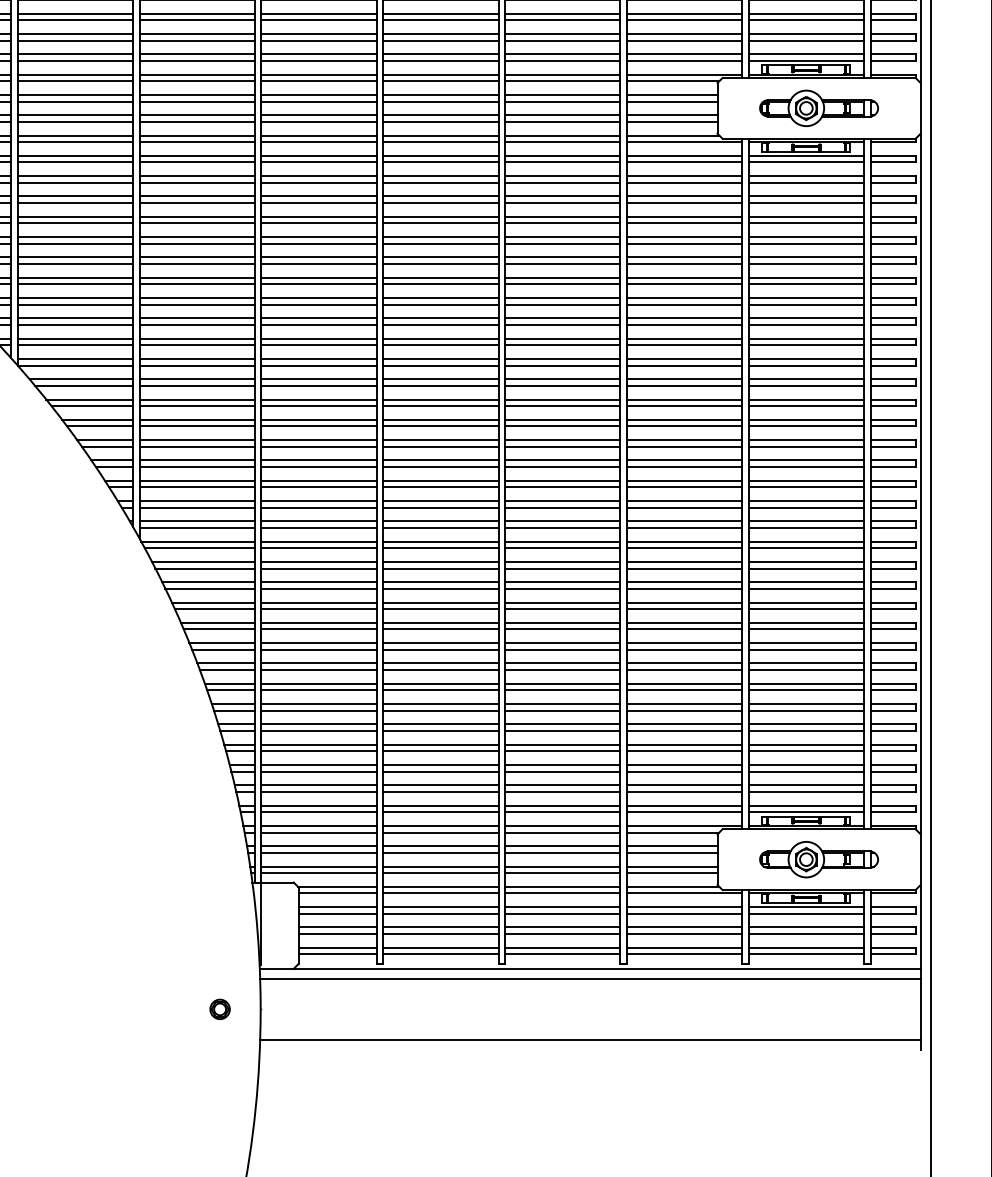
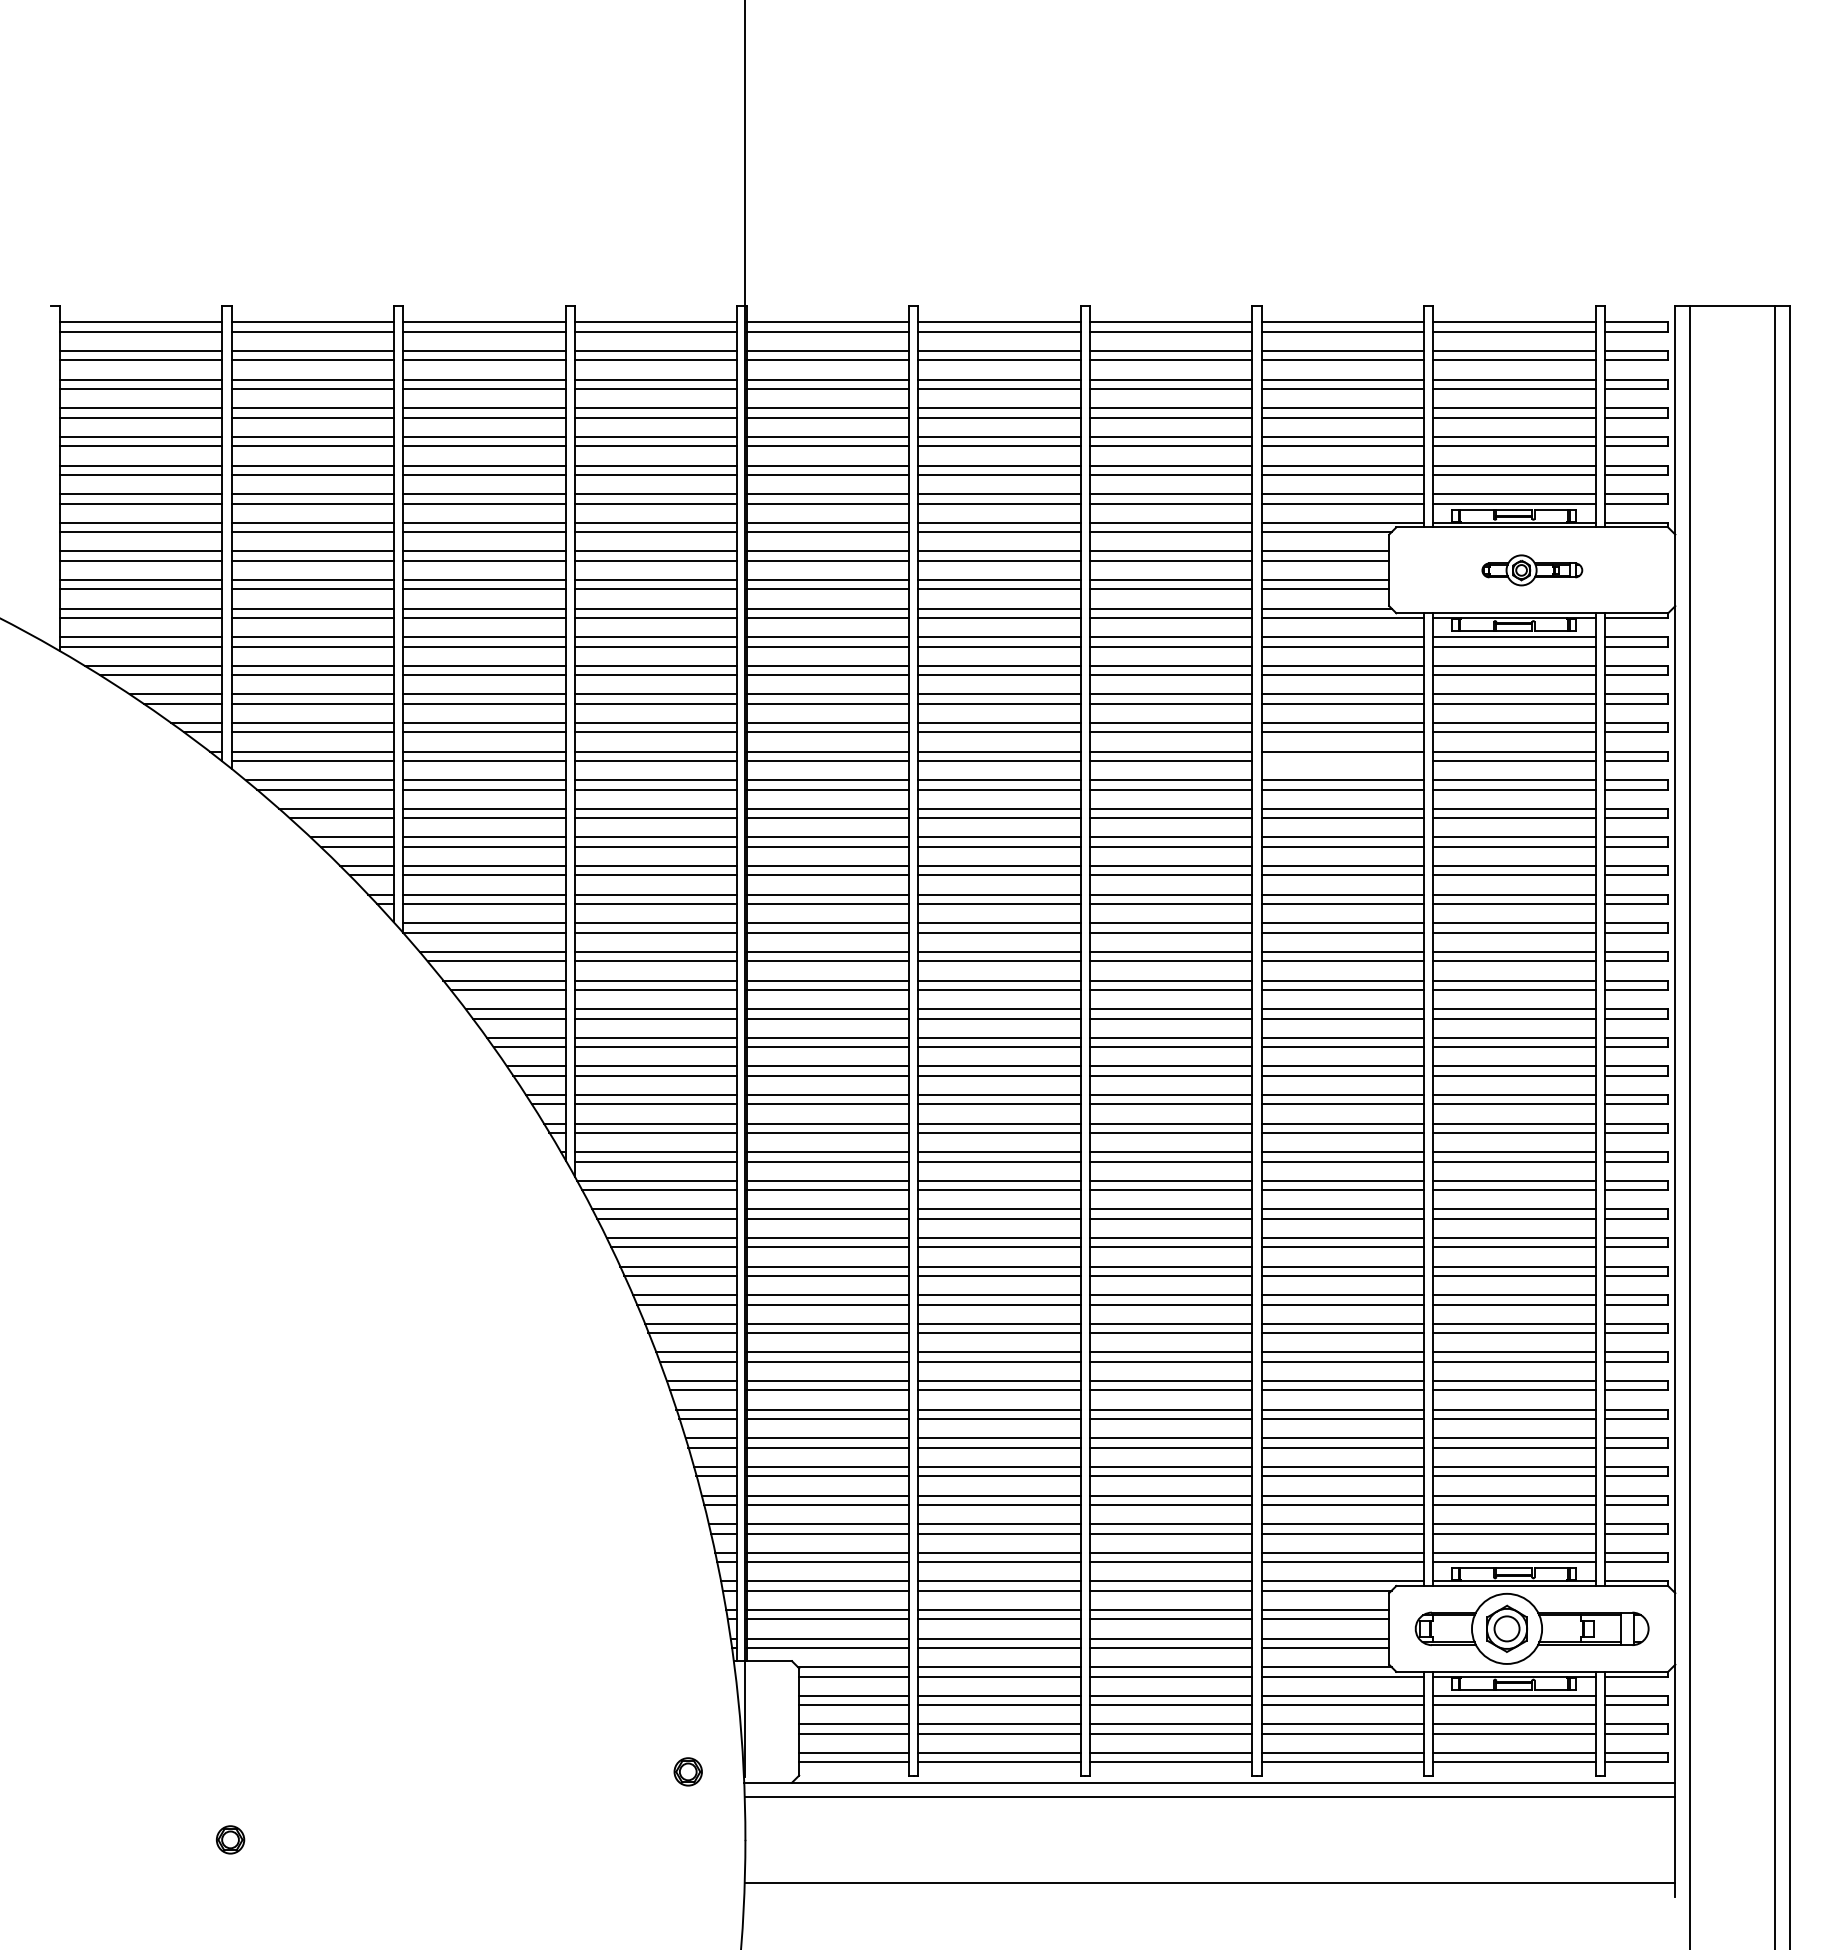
part: (819, 108) -> (1532, 570), size x0.6
line: (684, 243) -> (1342, 760), removed
part: (819, 859) -> (1532, 1628), size x1.4
part: (219, 1009) -> (687, 1771), moved

